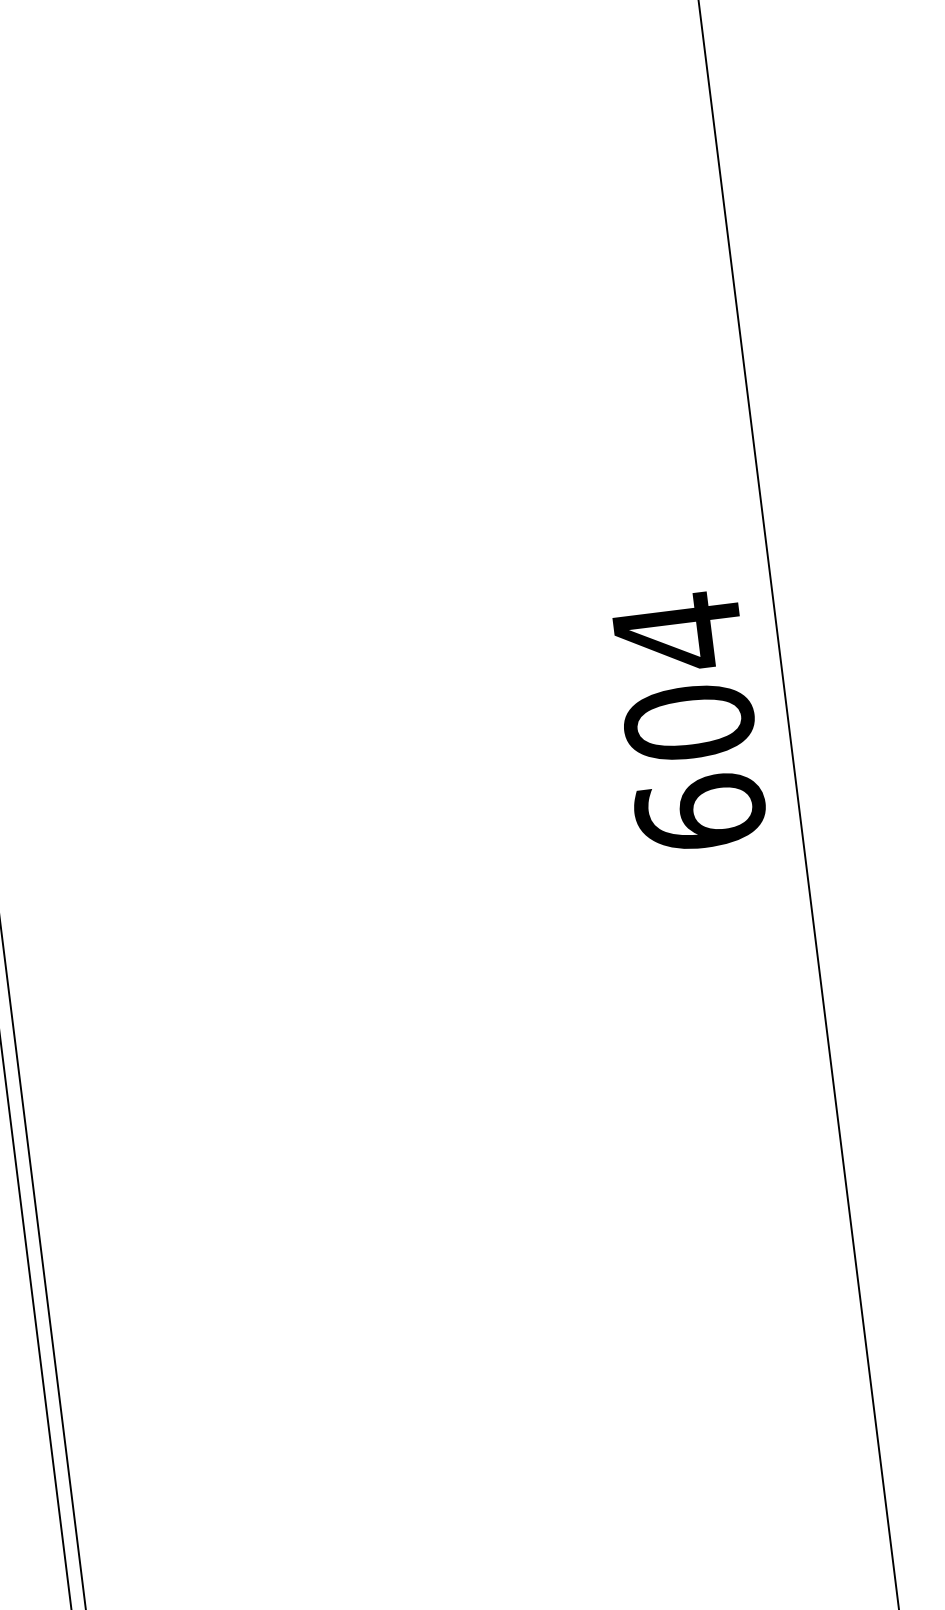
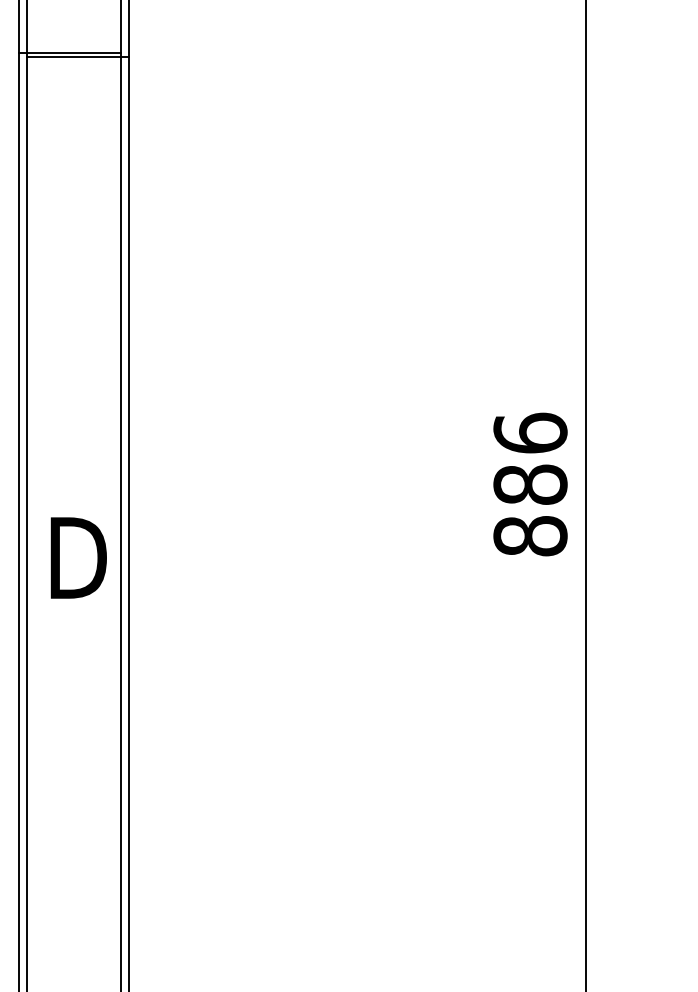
text: (689, 722) -> (530, 484), 604 -> 886

